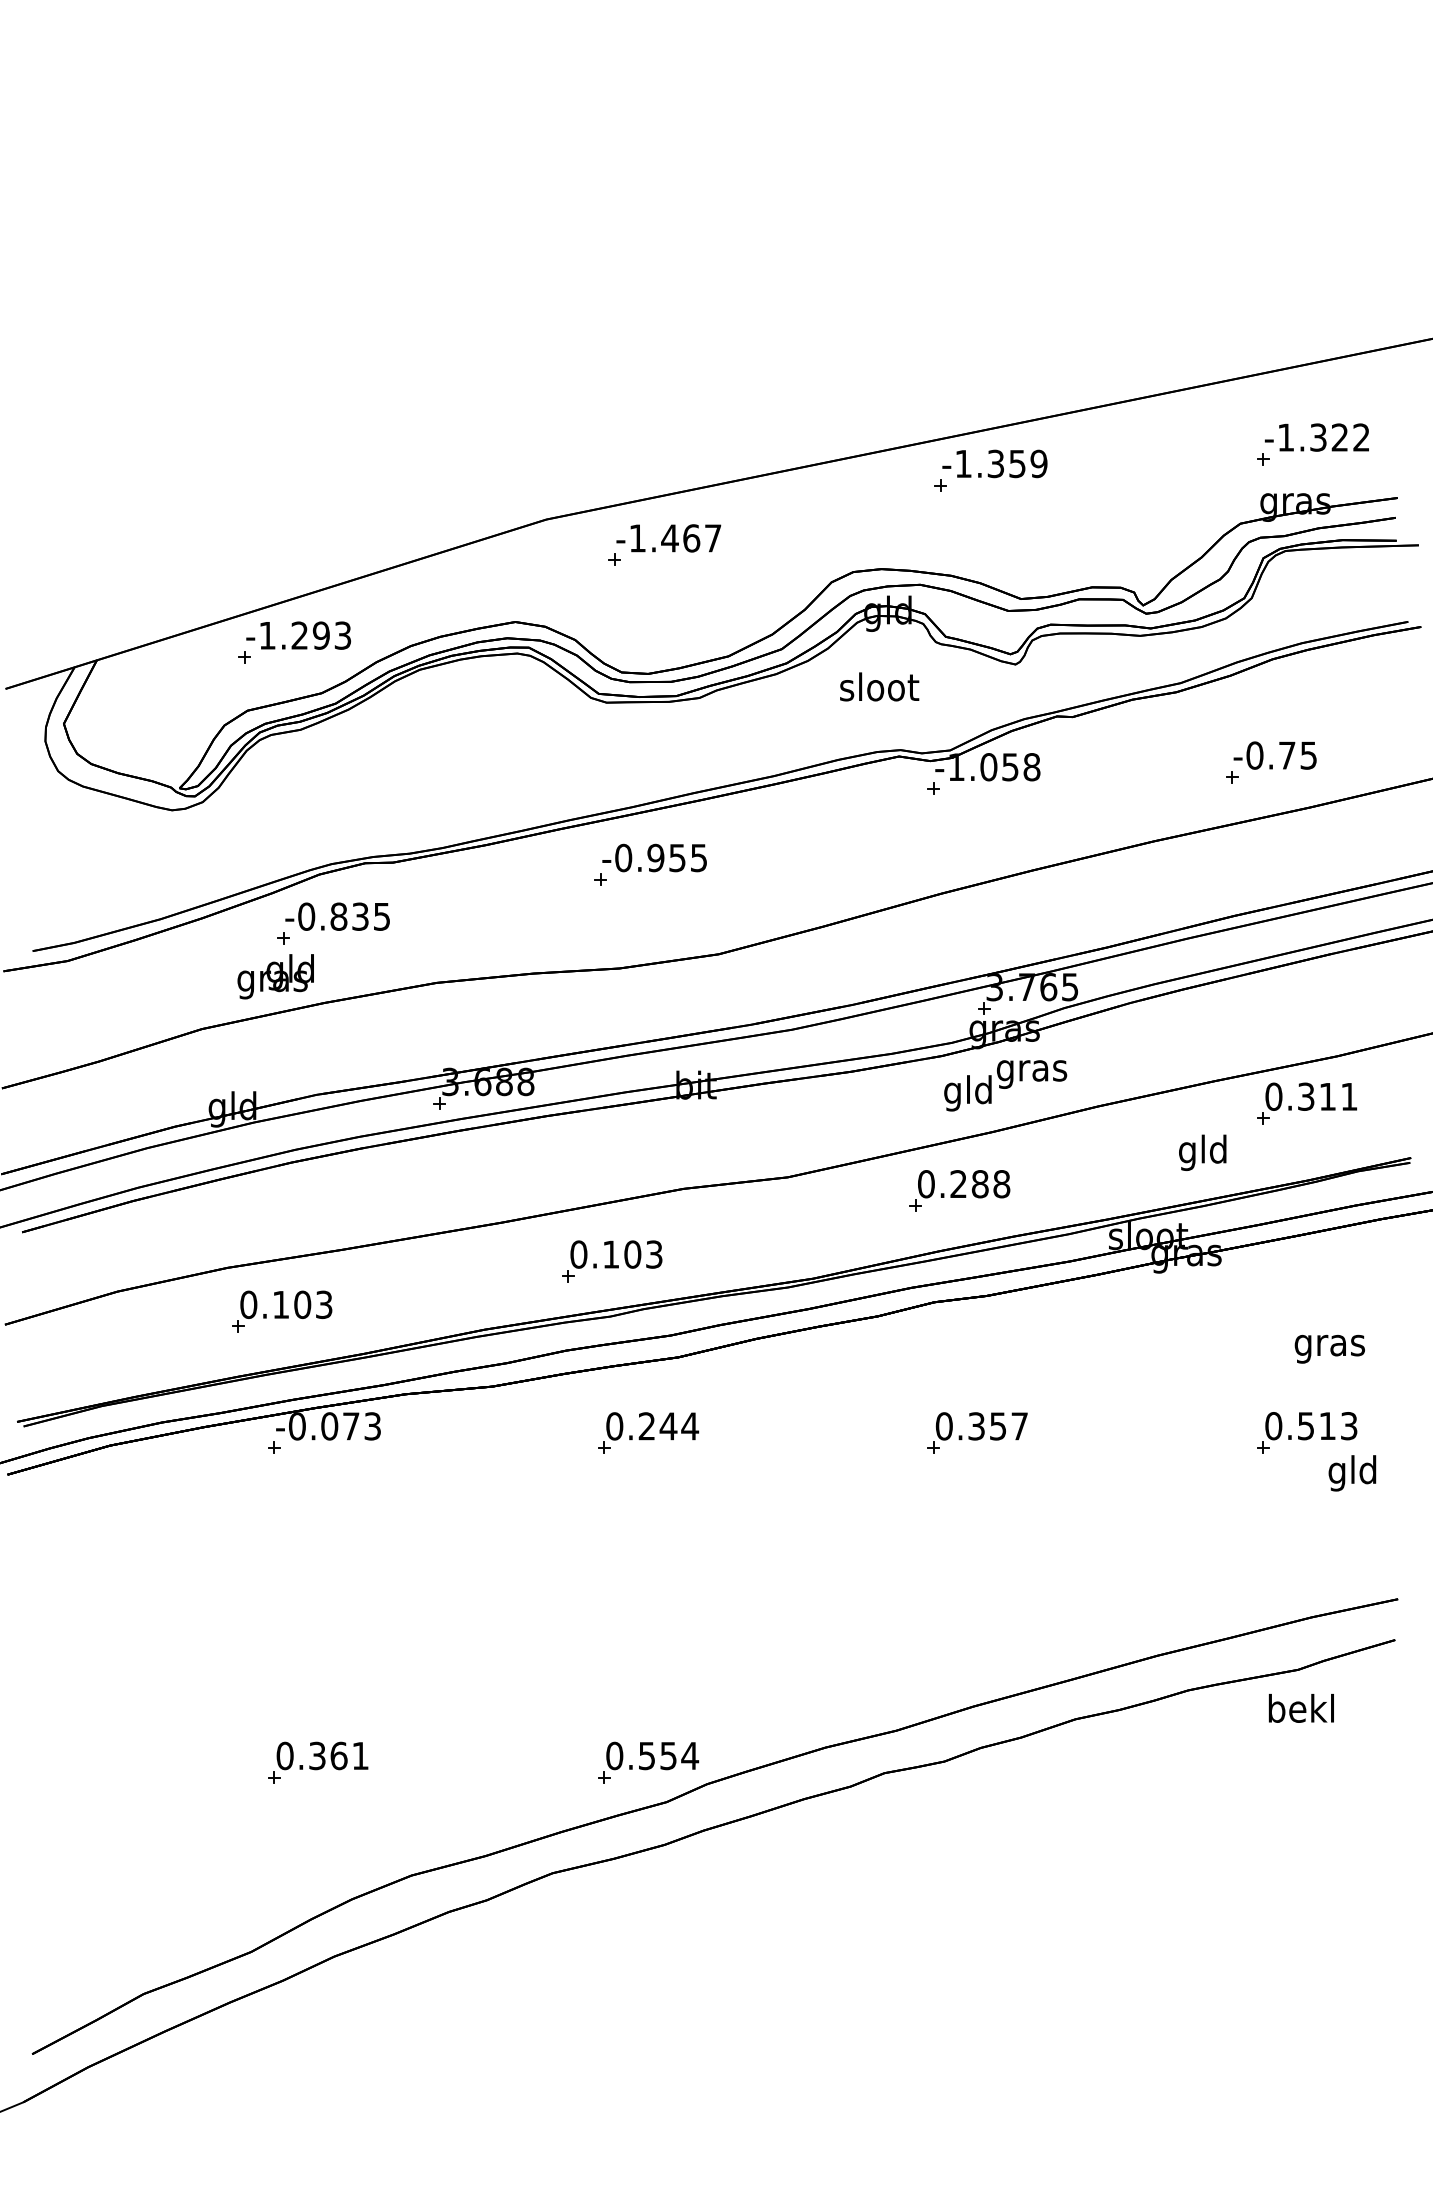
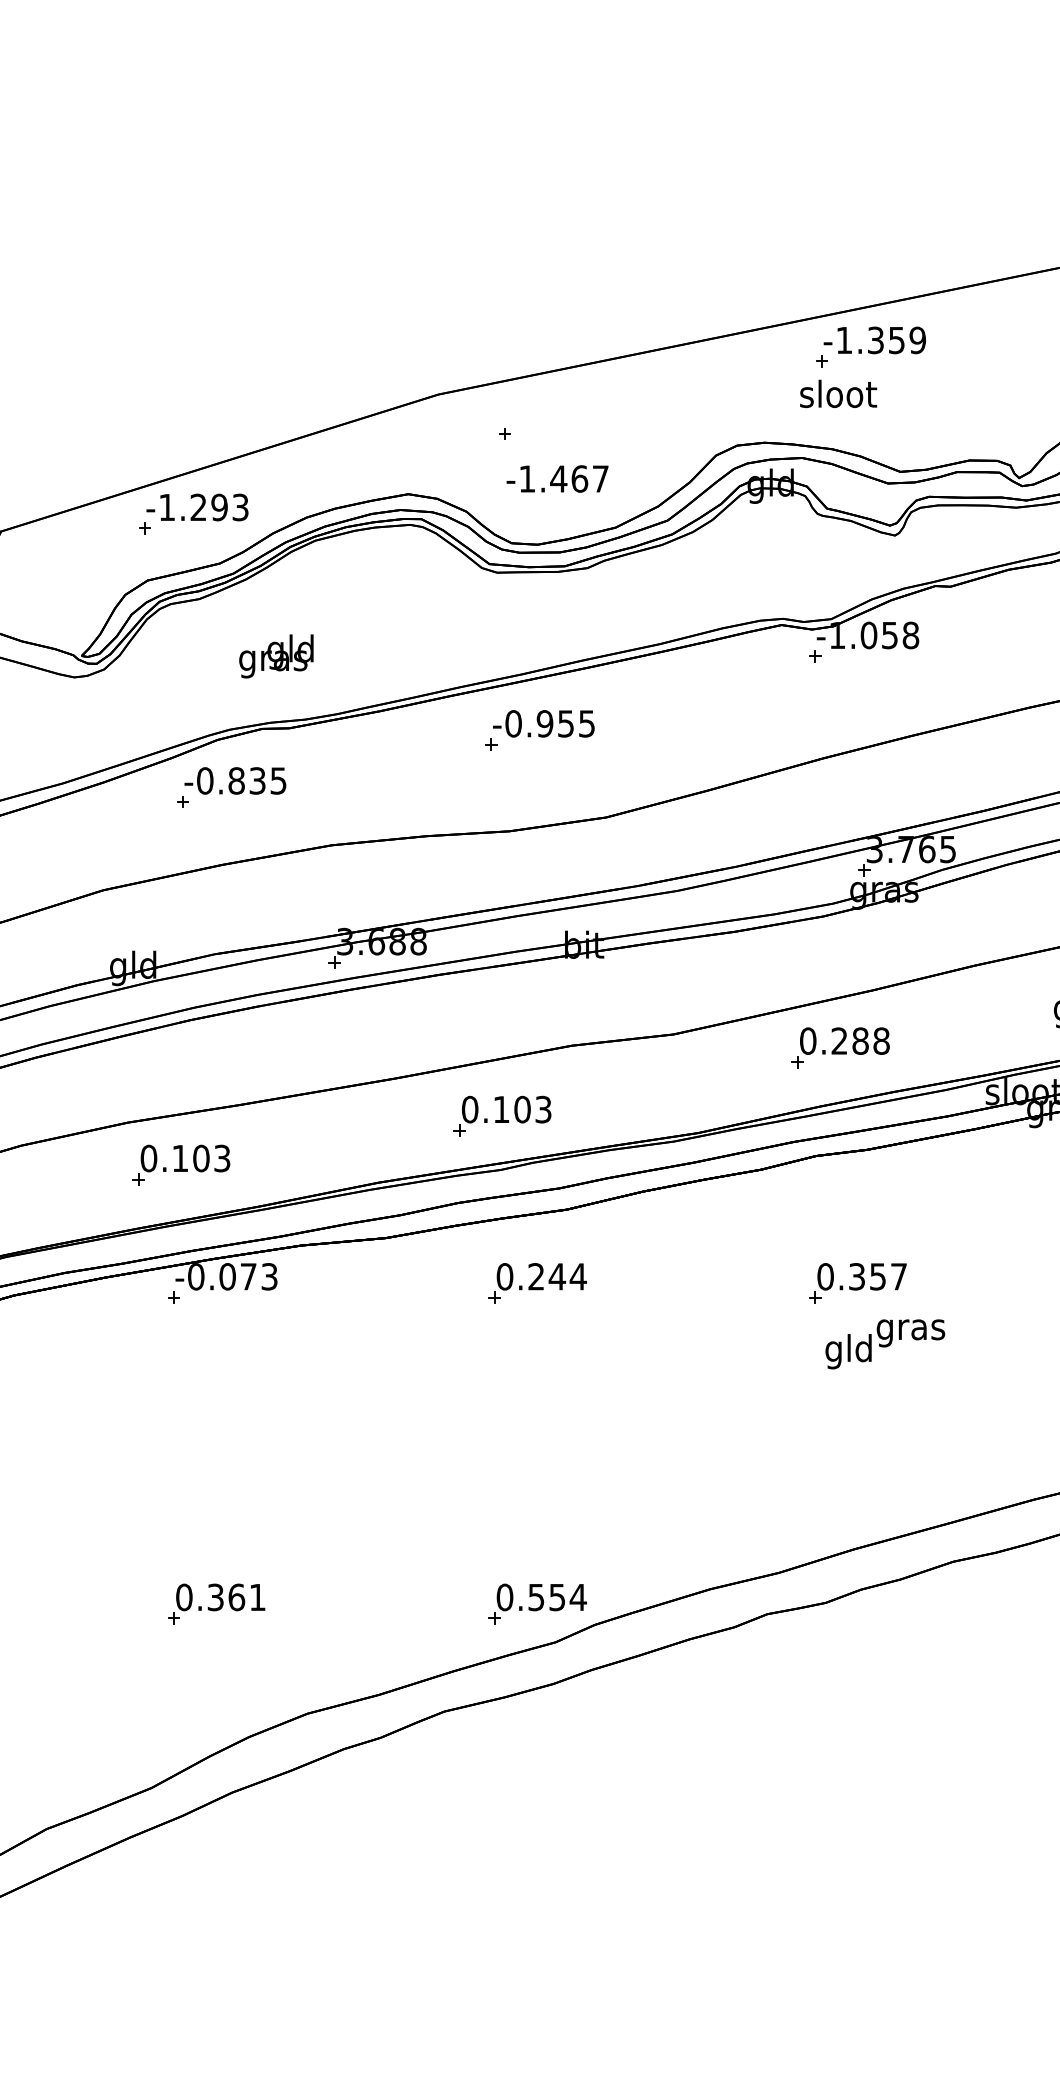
text: (668, 538) -> (557, 479), moved
text: (879, 686) -> (838, 393), moved
text: (275, 976) -> (276, 656), moved
text: (1005, 1085) -> (885, 1344), moved

